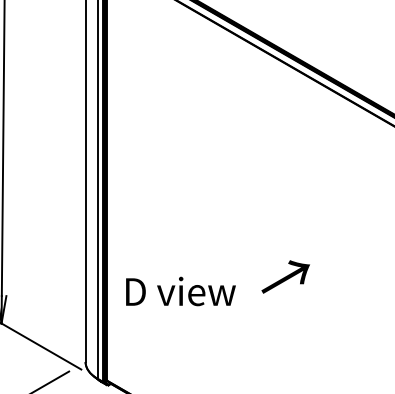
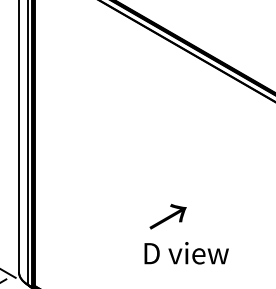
text: (285, 276) -> (167, 216), moved
text: (180, 291) -> (186, 253), moved

